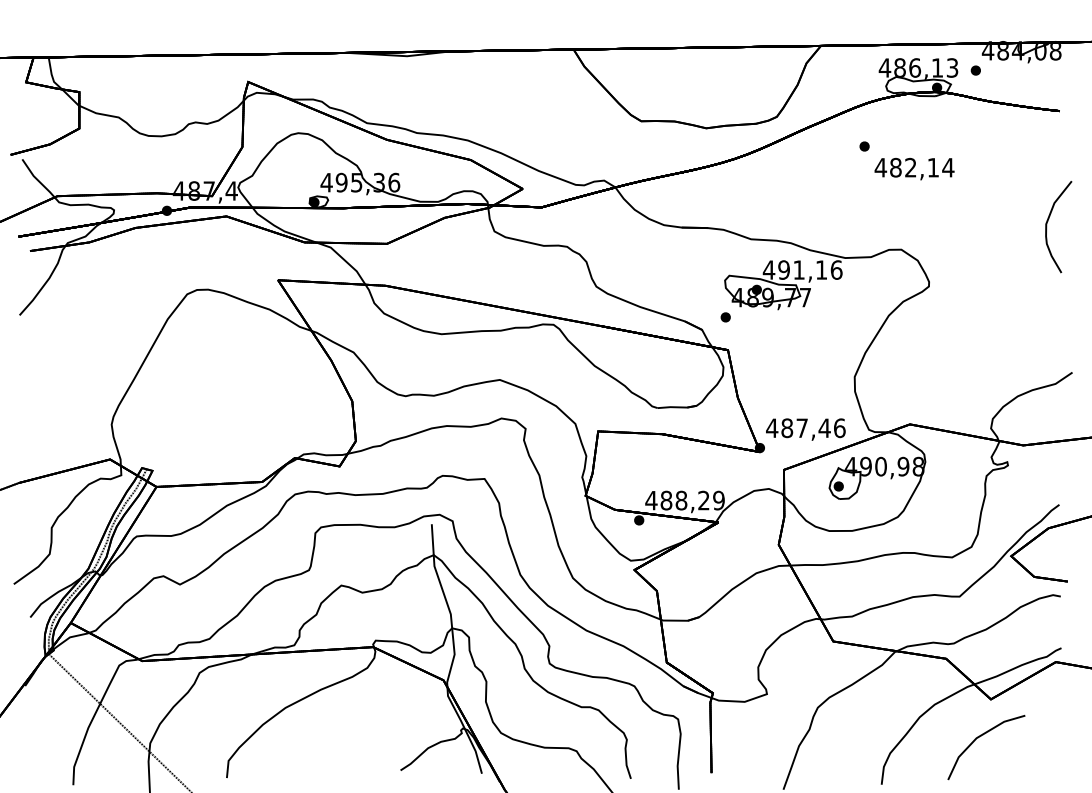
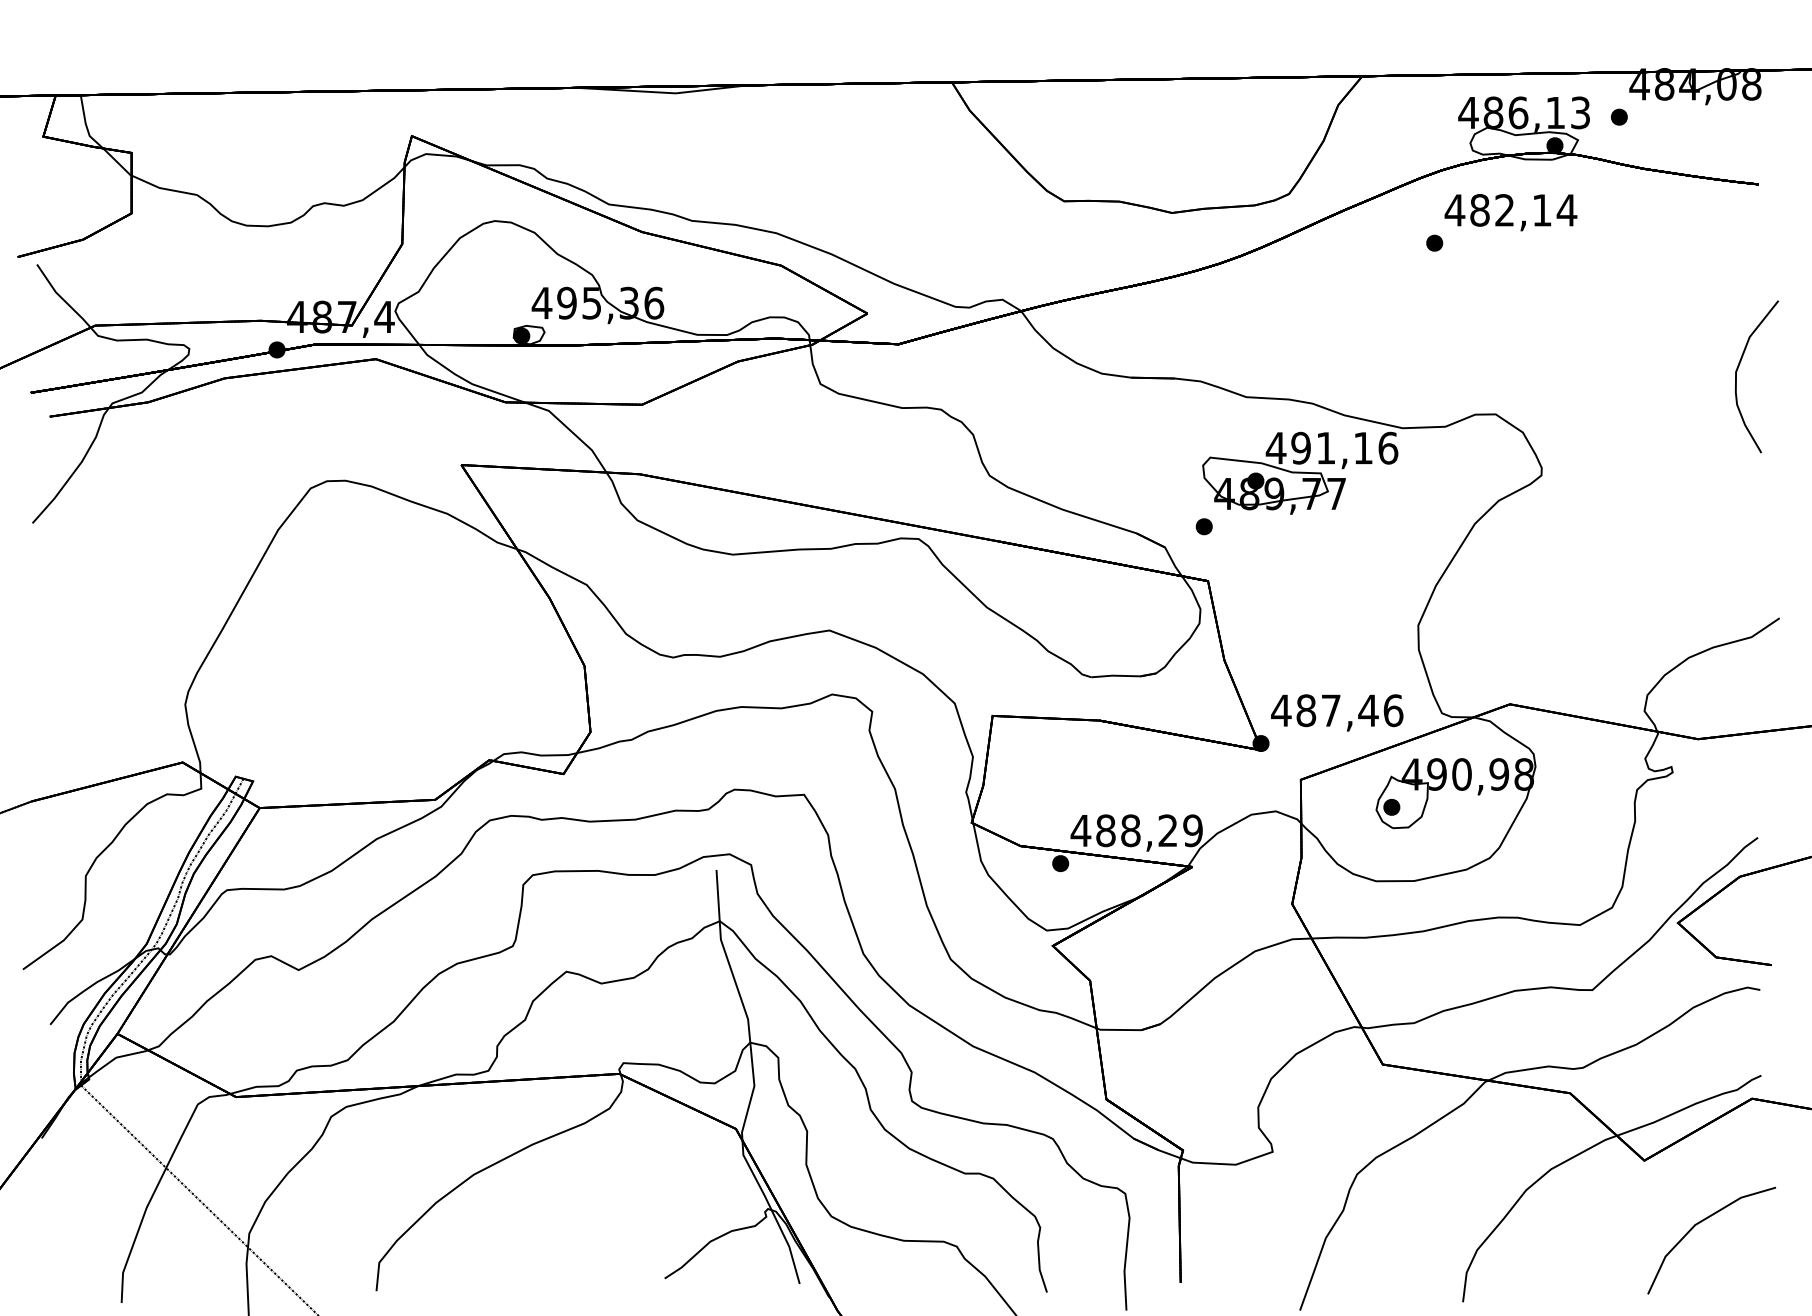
text: (914, 168) -> (1510, 211), moved
part: (978, 738) -> (1698, 1225), moved

